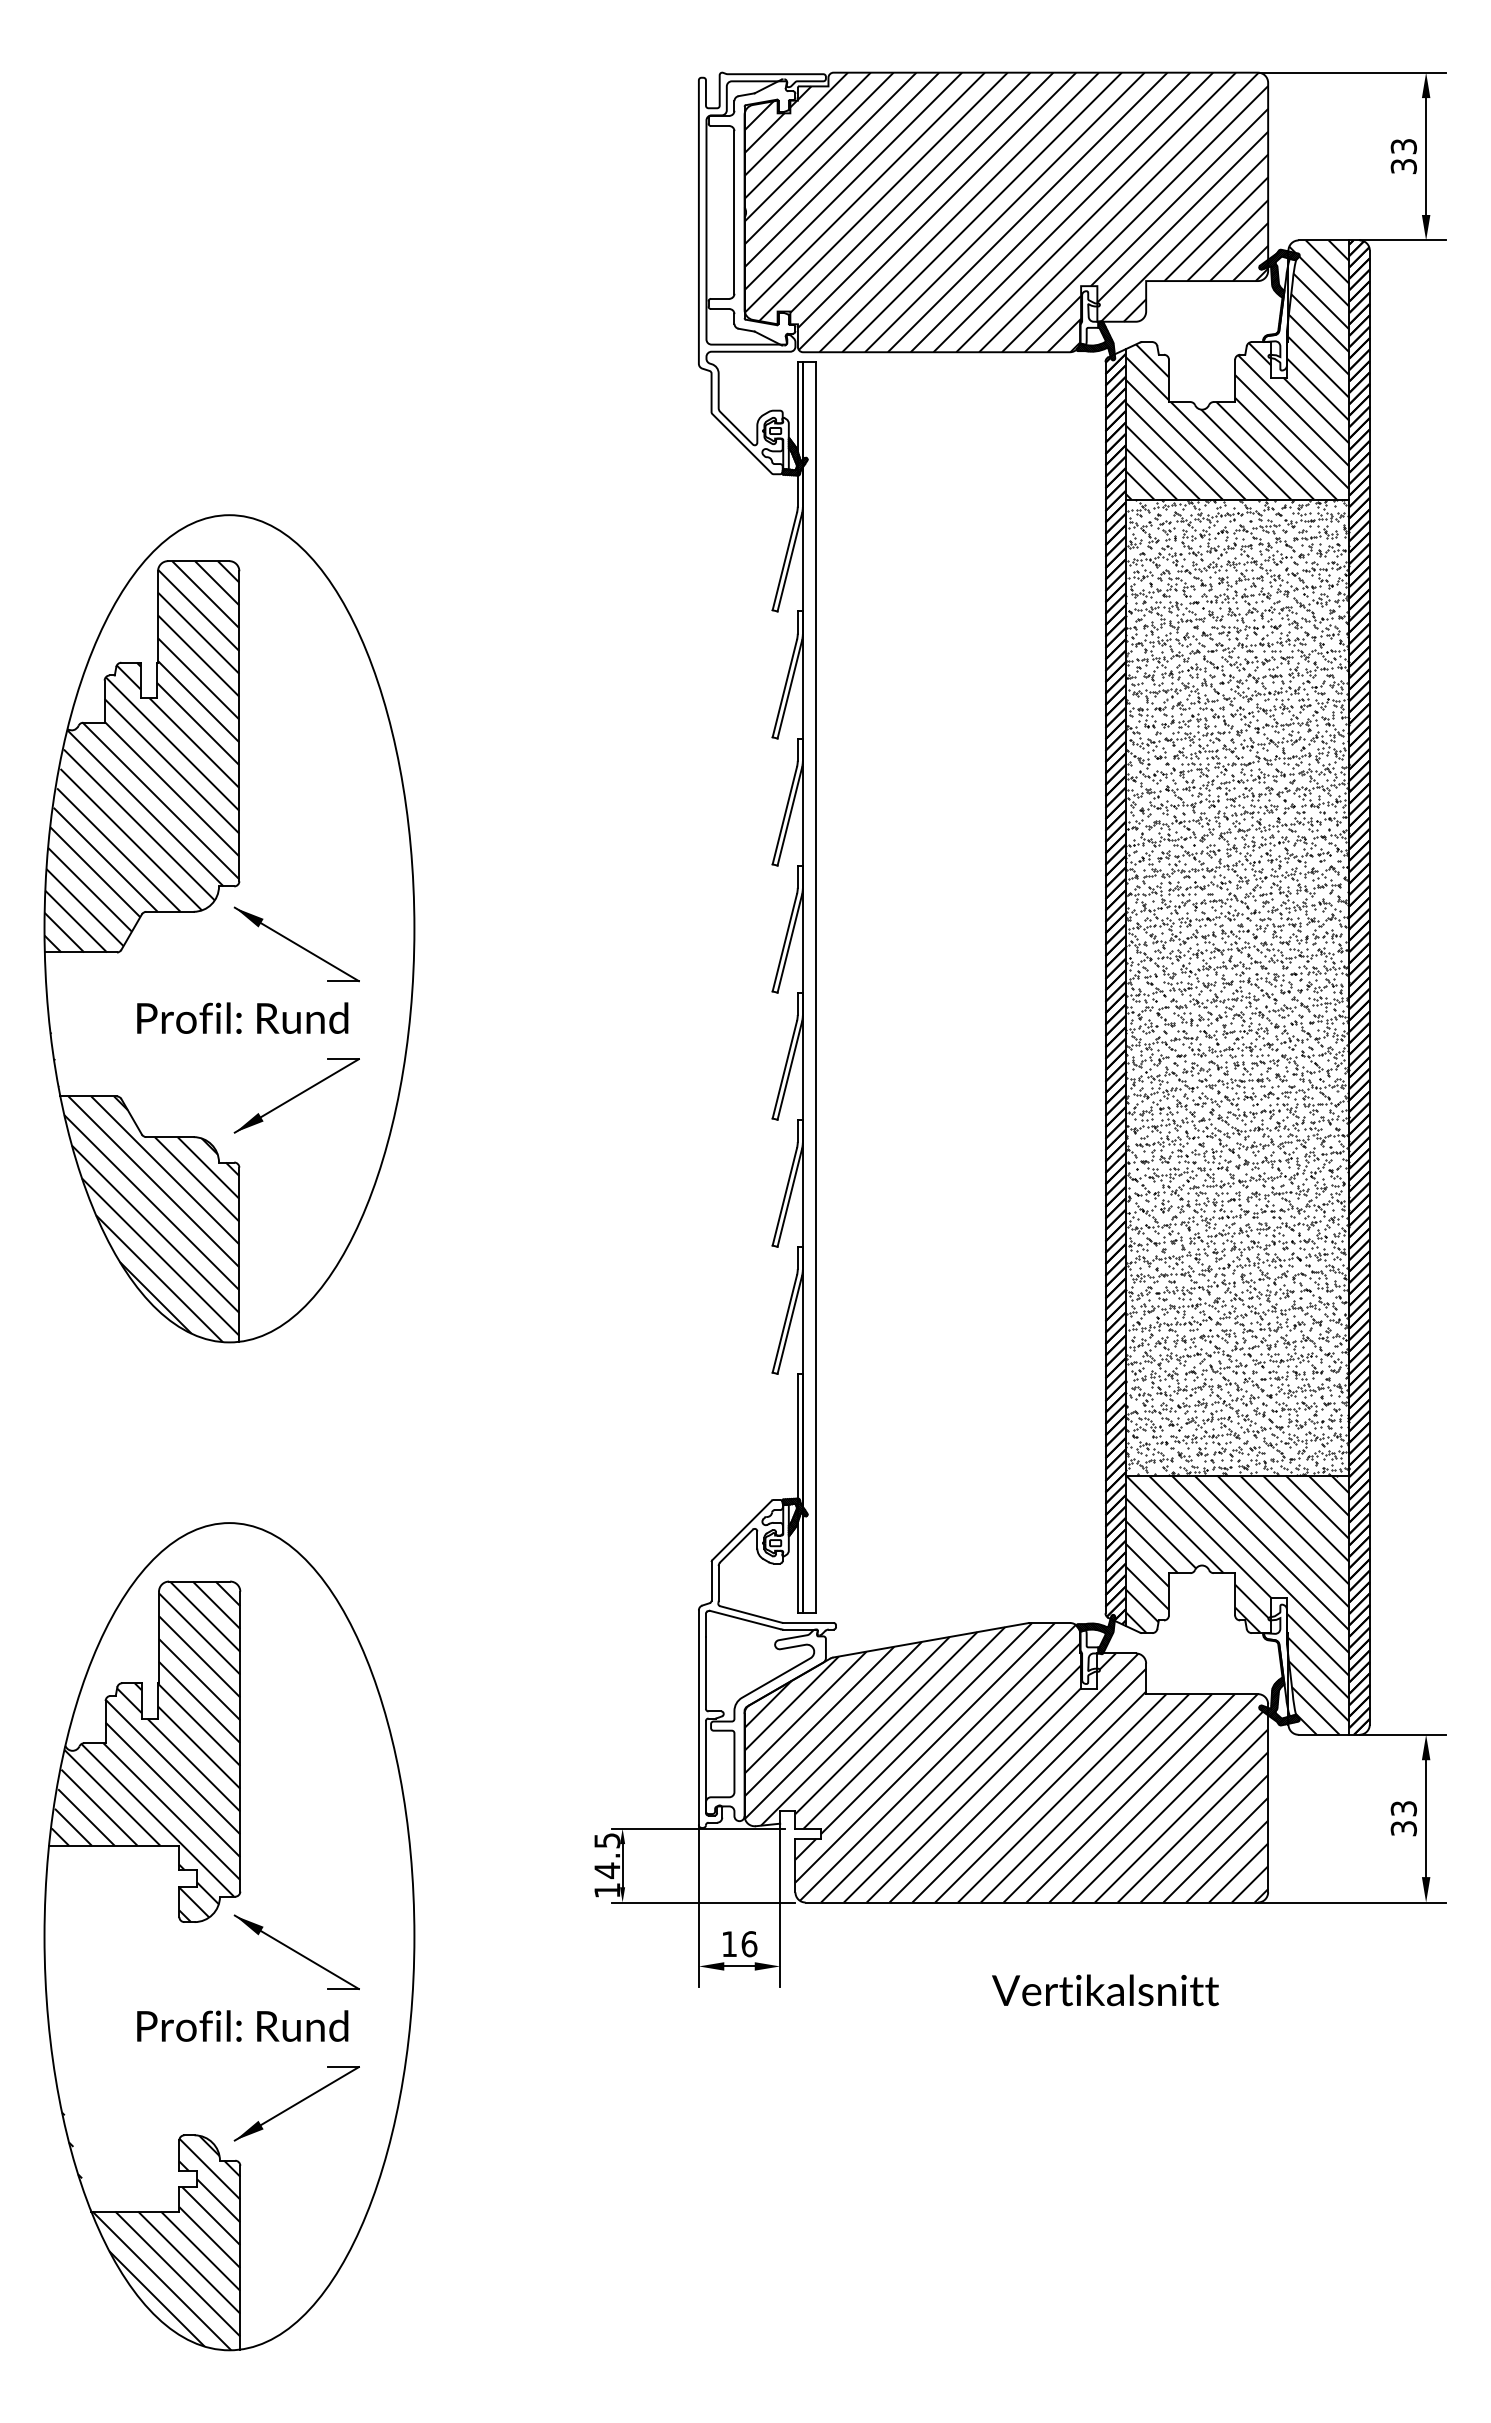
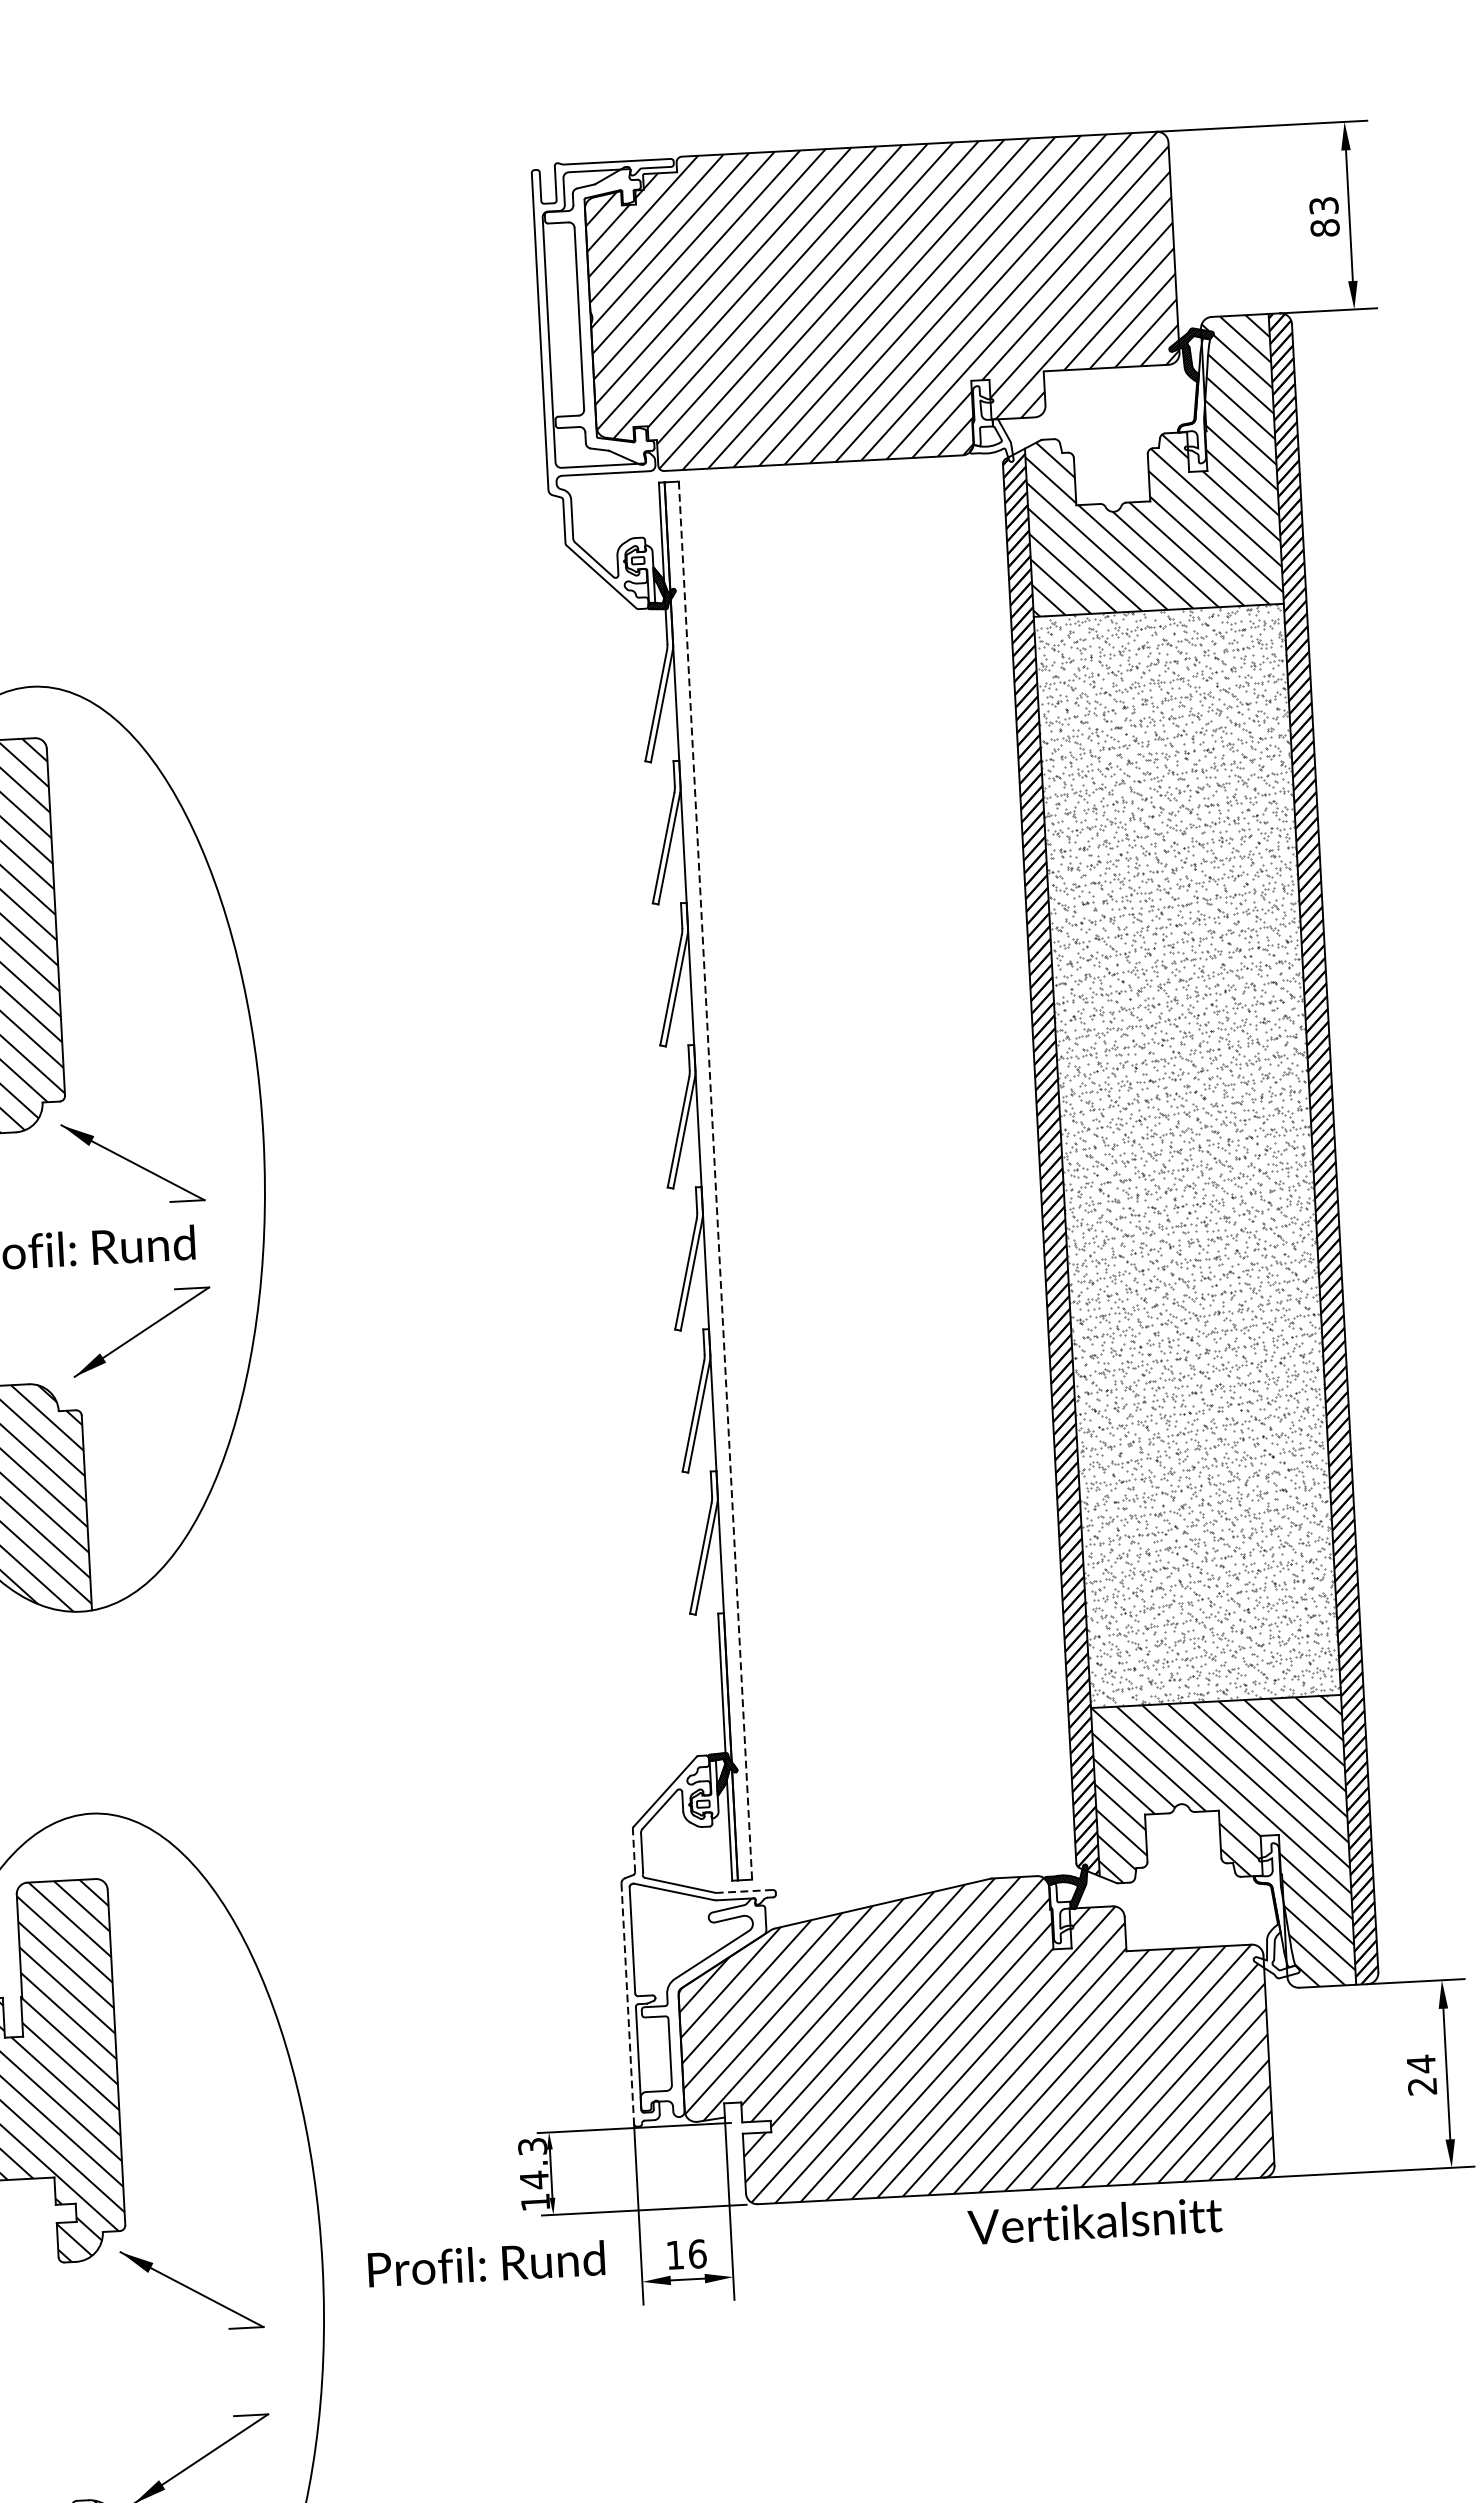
text: (1403, 166) -> (1324, 228), 33 -> 83
hatch: (1095, 340) -> (990, 440), removed
hatch: (1237, 987) -> (1187, 1155), removed
line: (815, 988) -> (715, 1181), solid -> dashed
line: (711, 1580) -> (633, 1849), solid -> dashed
line: (807, 1622) -> (743, 1890), solid -> dashed
hatch: (1279, 1679) -> (1274, 1927), removed
line: (698, 1718) -> (627, 2004), solid -> dashed
text: (1403, 1818) -> (1421, 2075), 33 -> 24
text: (606, 1840) -> (531, 2146), 14.5 -> 14.3
text: (1105, 1990) -> (1095, 2221), moved
text: (242, 2025) -> (486, 2263), moved

